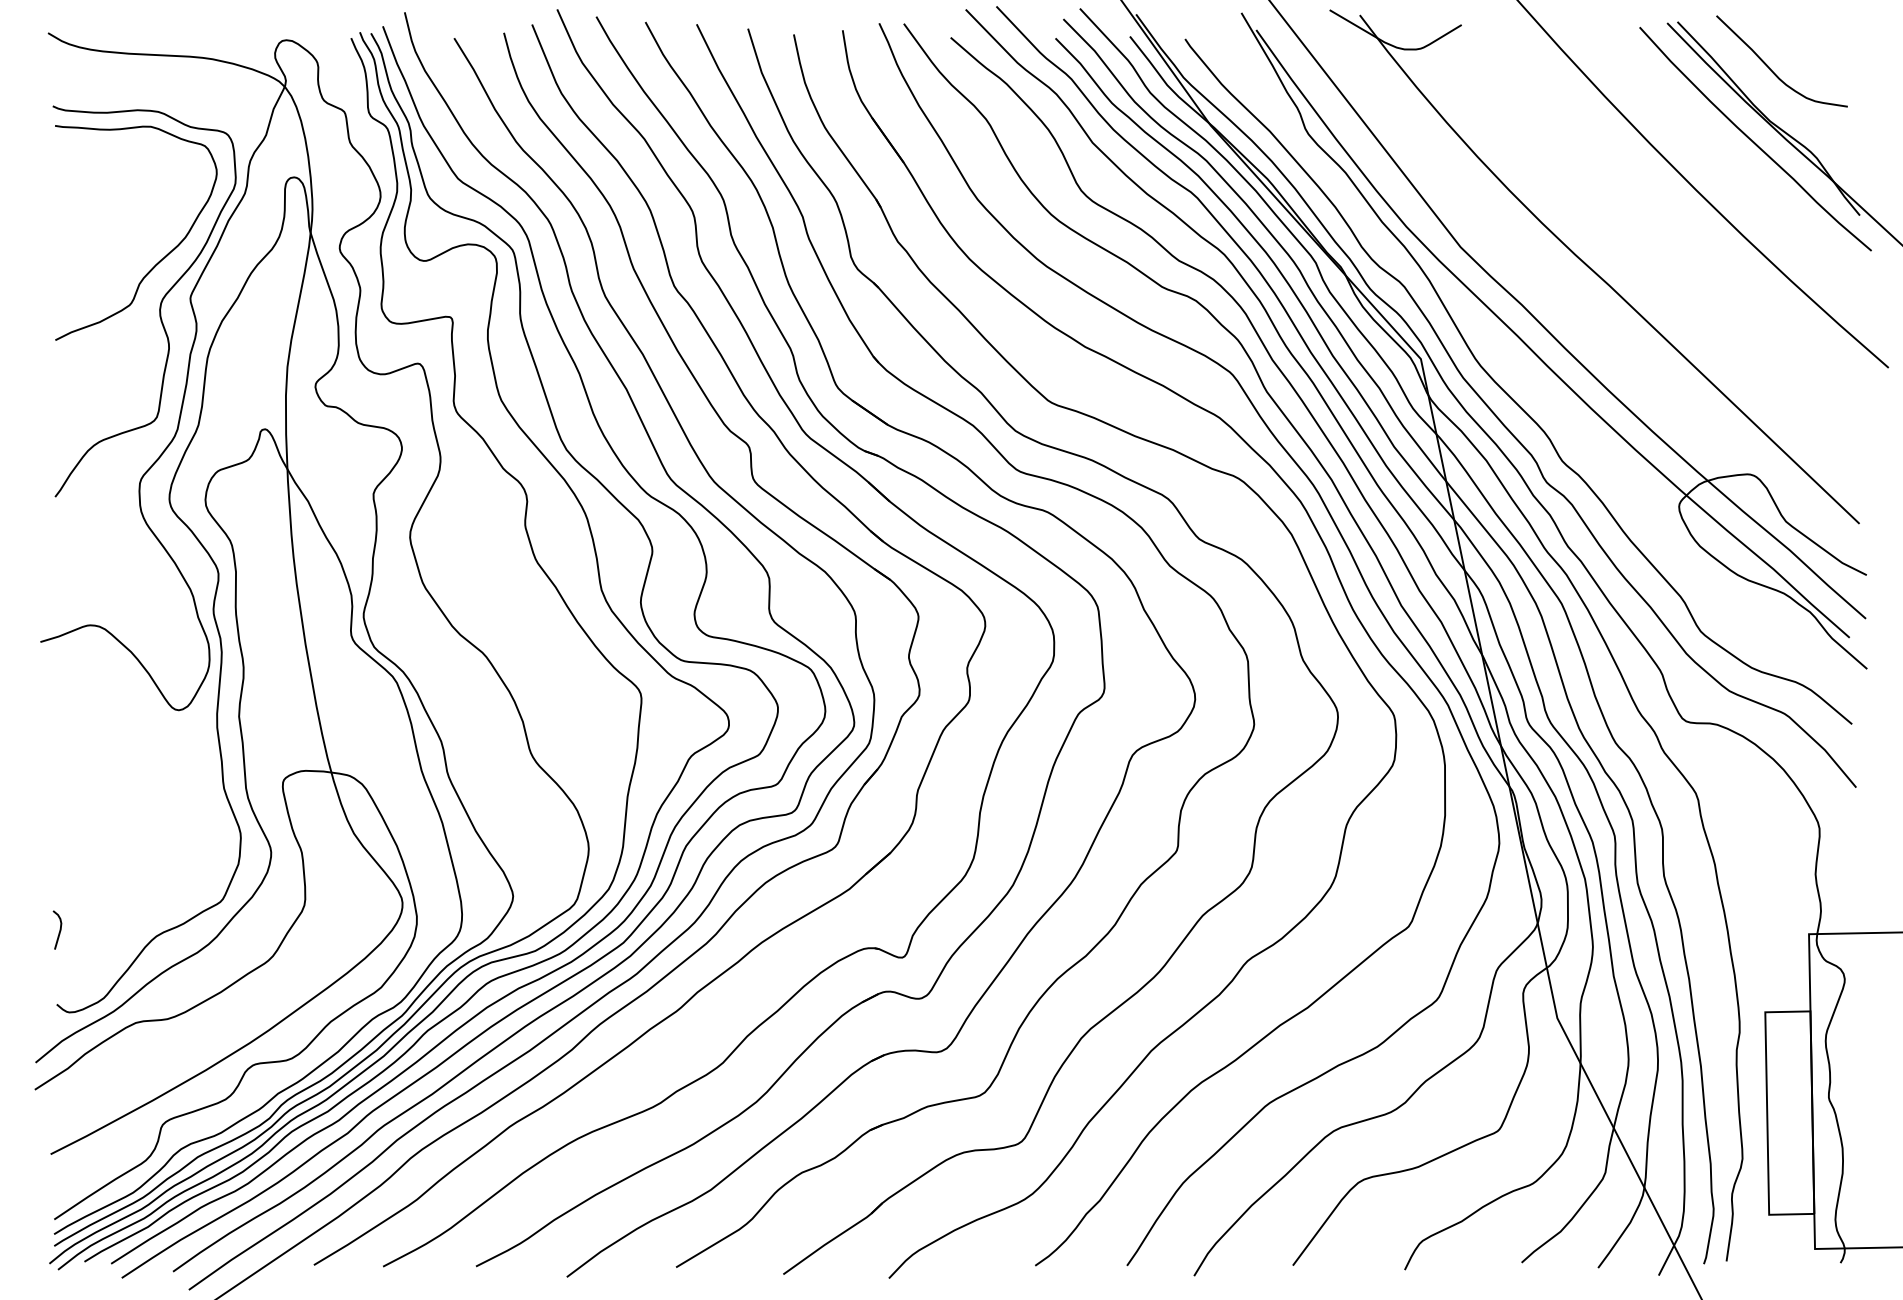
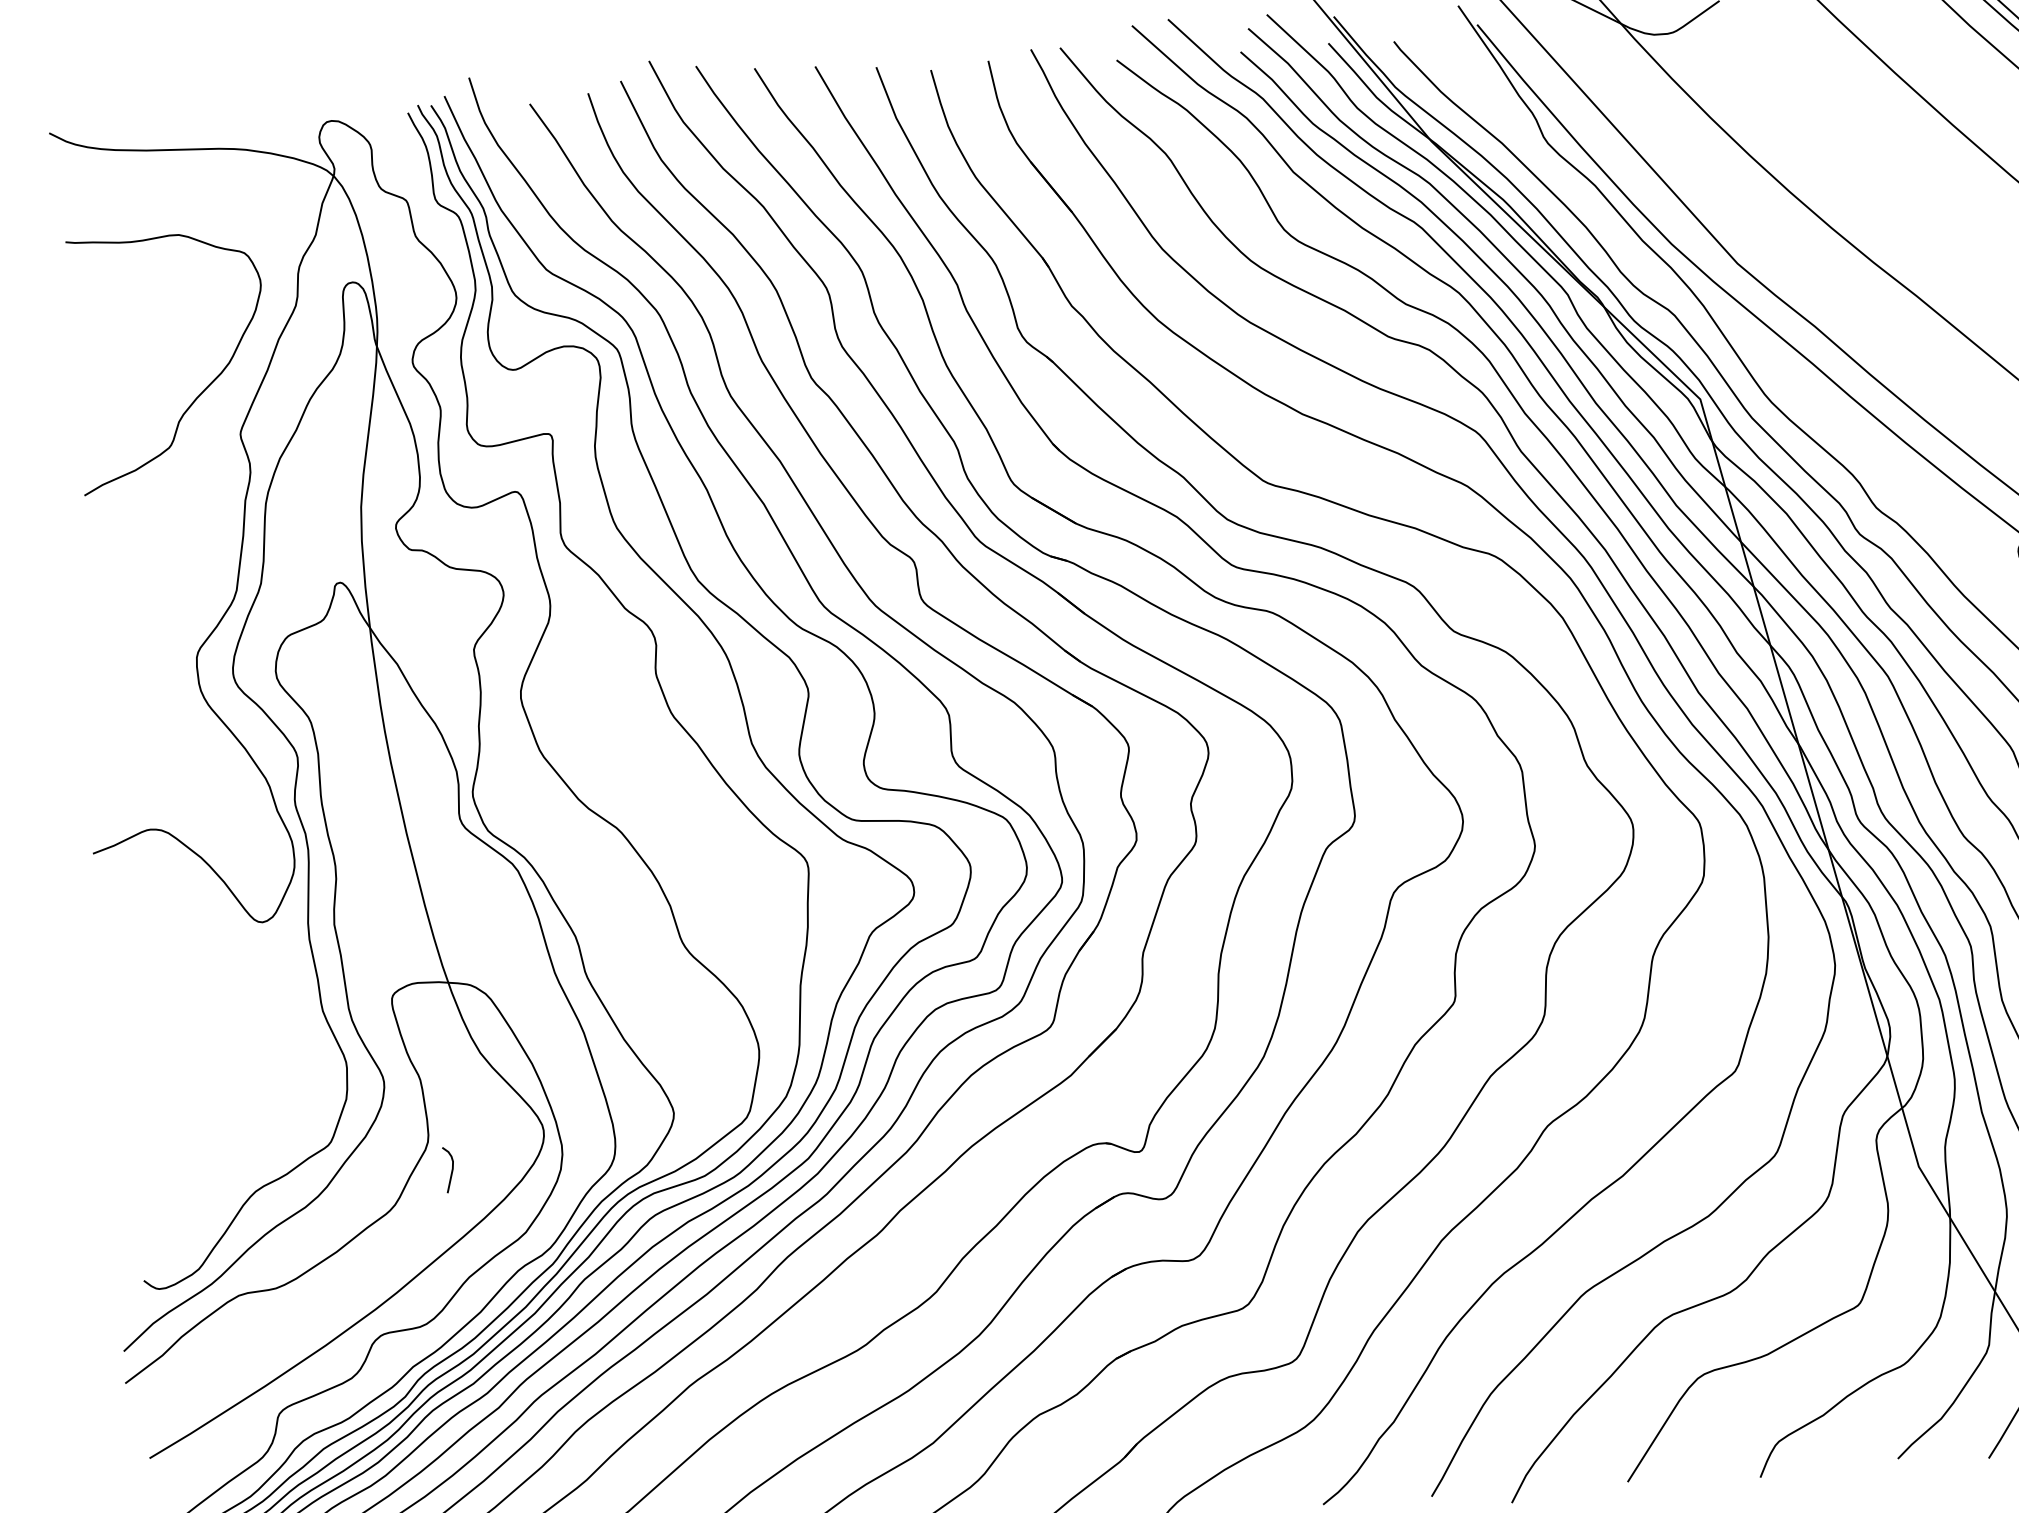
curve: (159, 305) -> (204, 445), removed
curve: (59, 929) -> (451, 1169), moved

